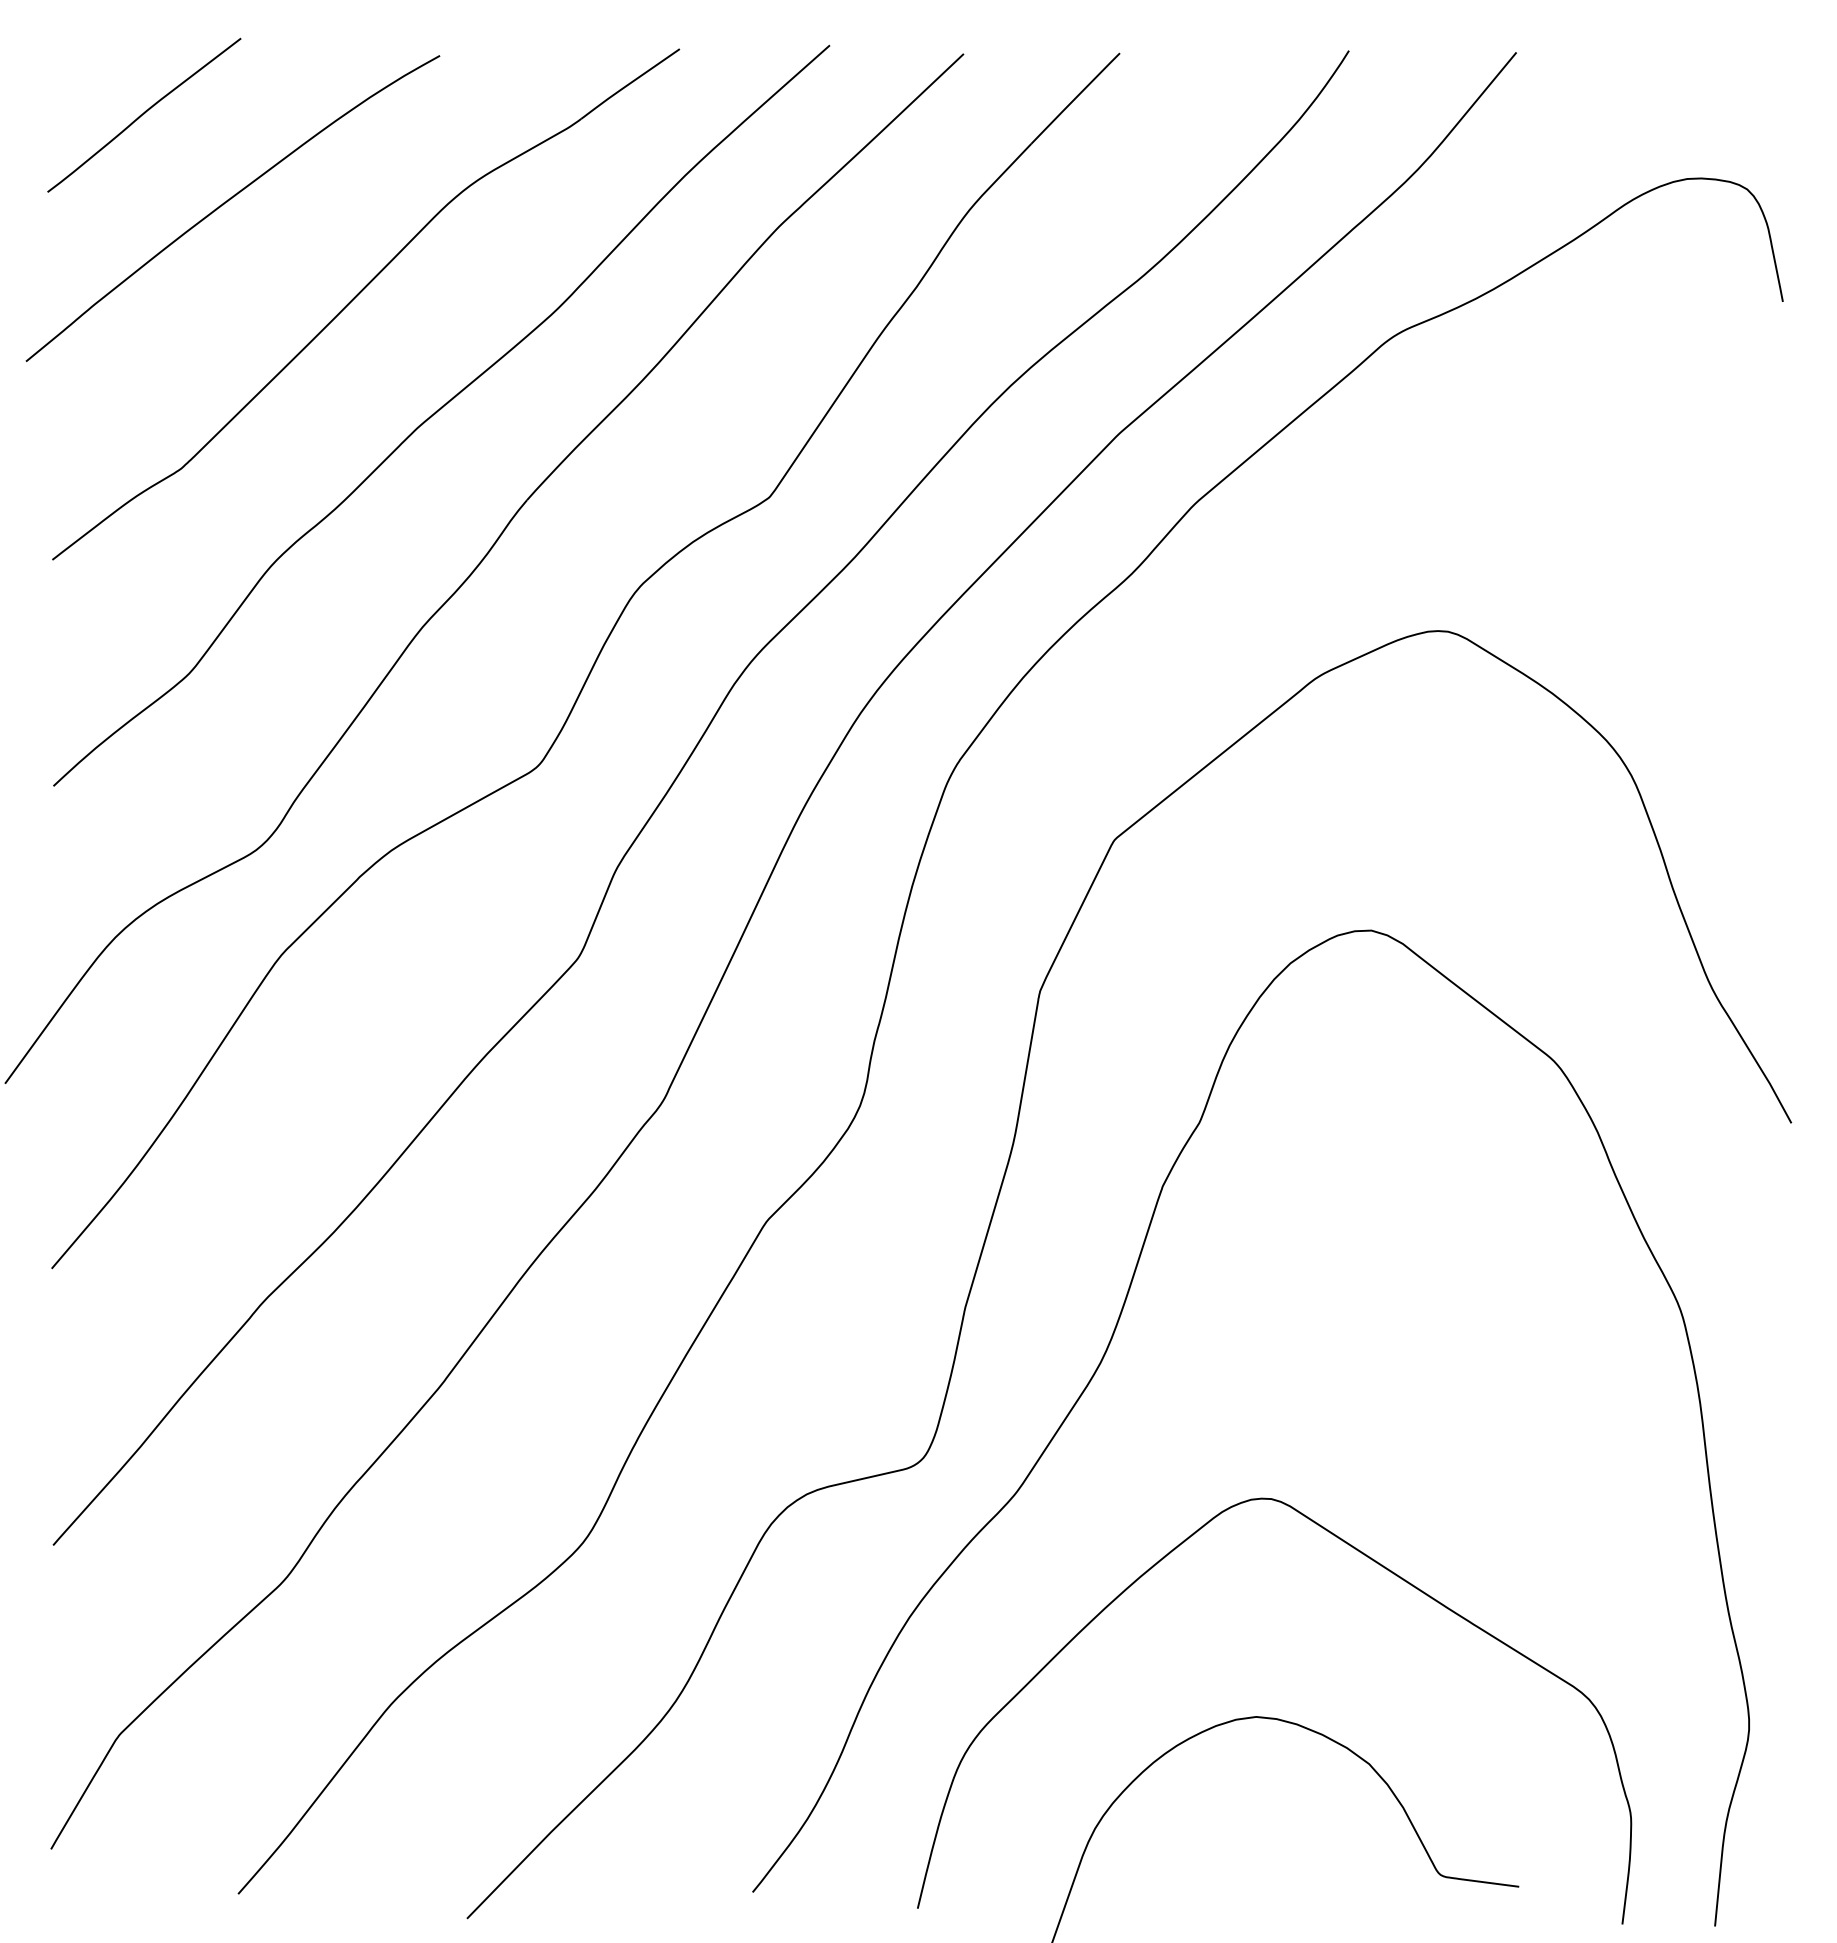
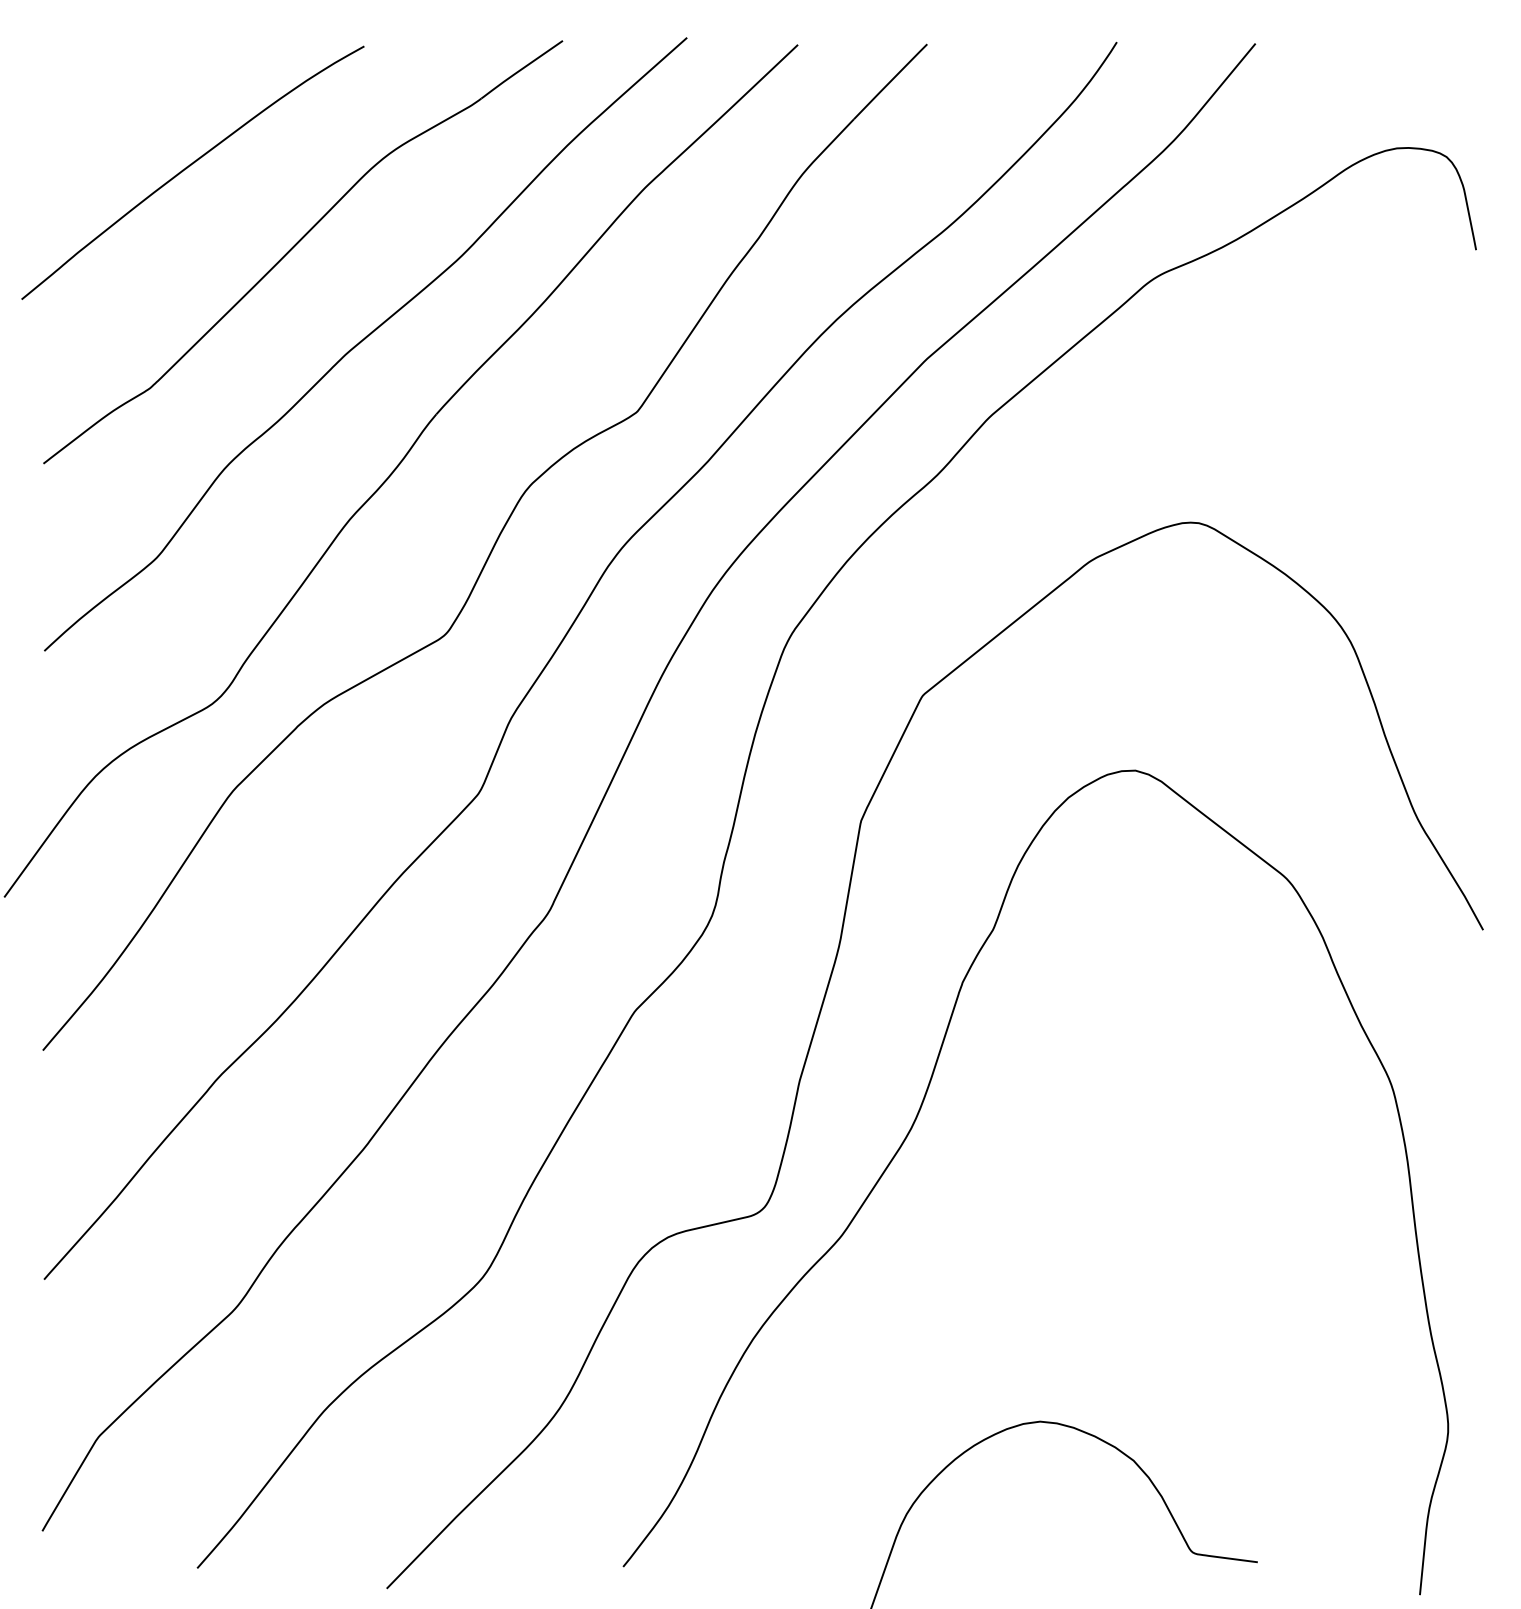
curve: (144, 114) -> (119, 94), removed
curve: (1365, 1556) -> (1130, 1288), removed

